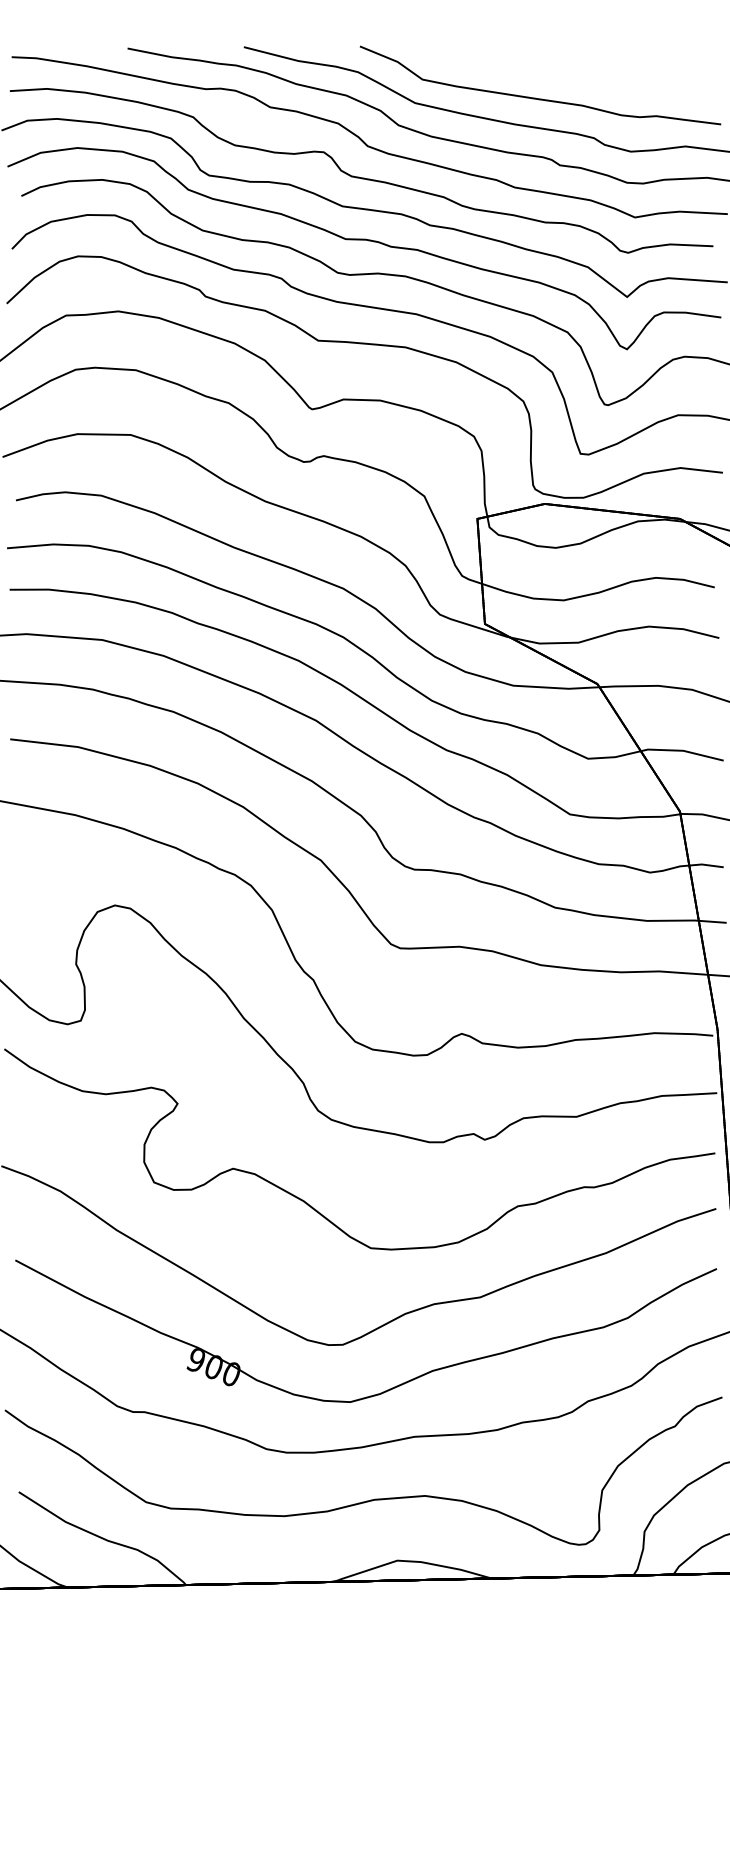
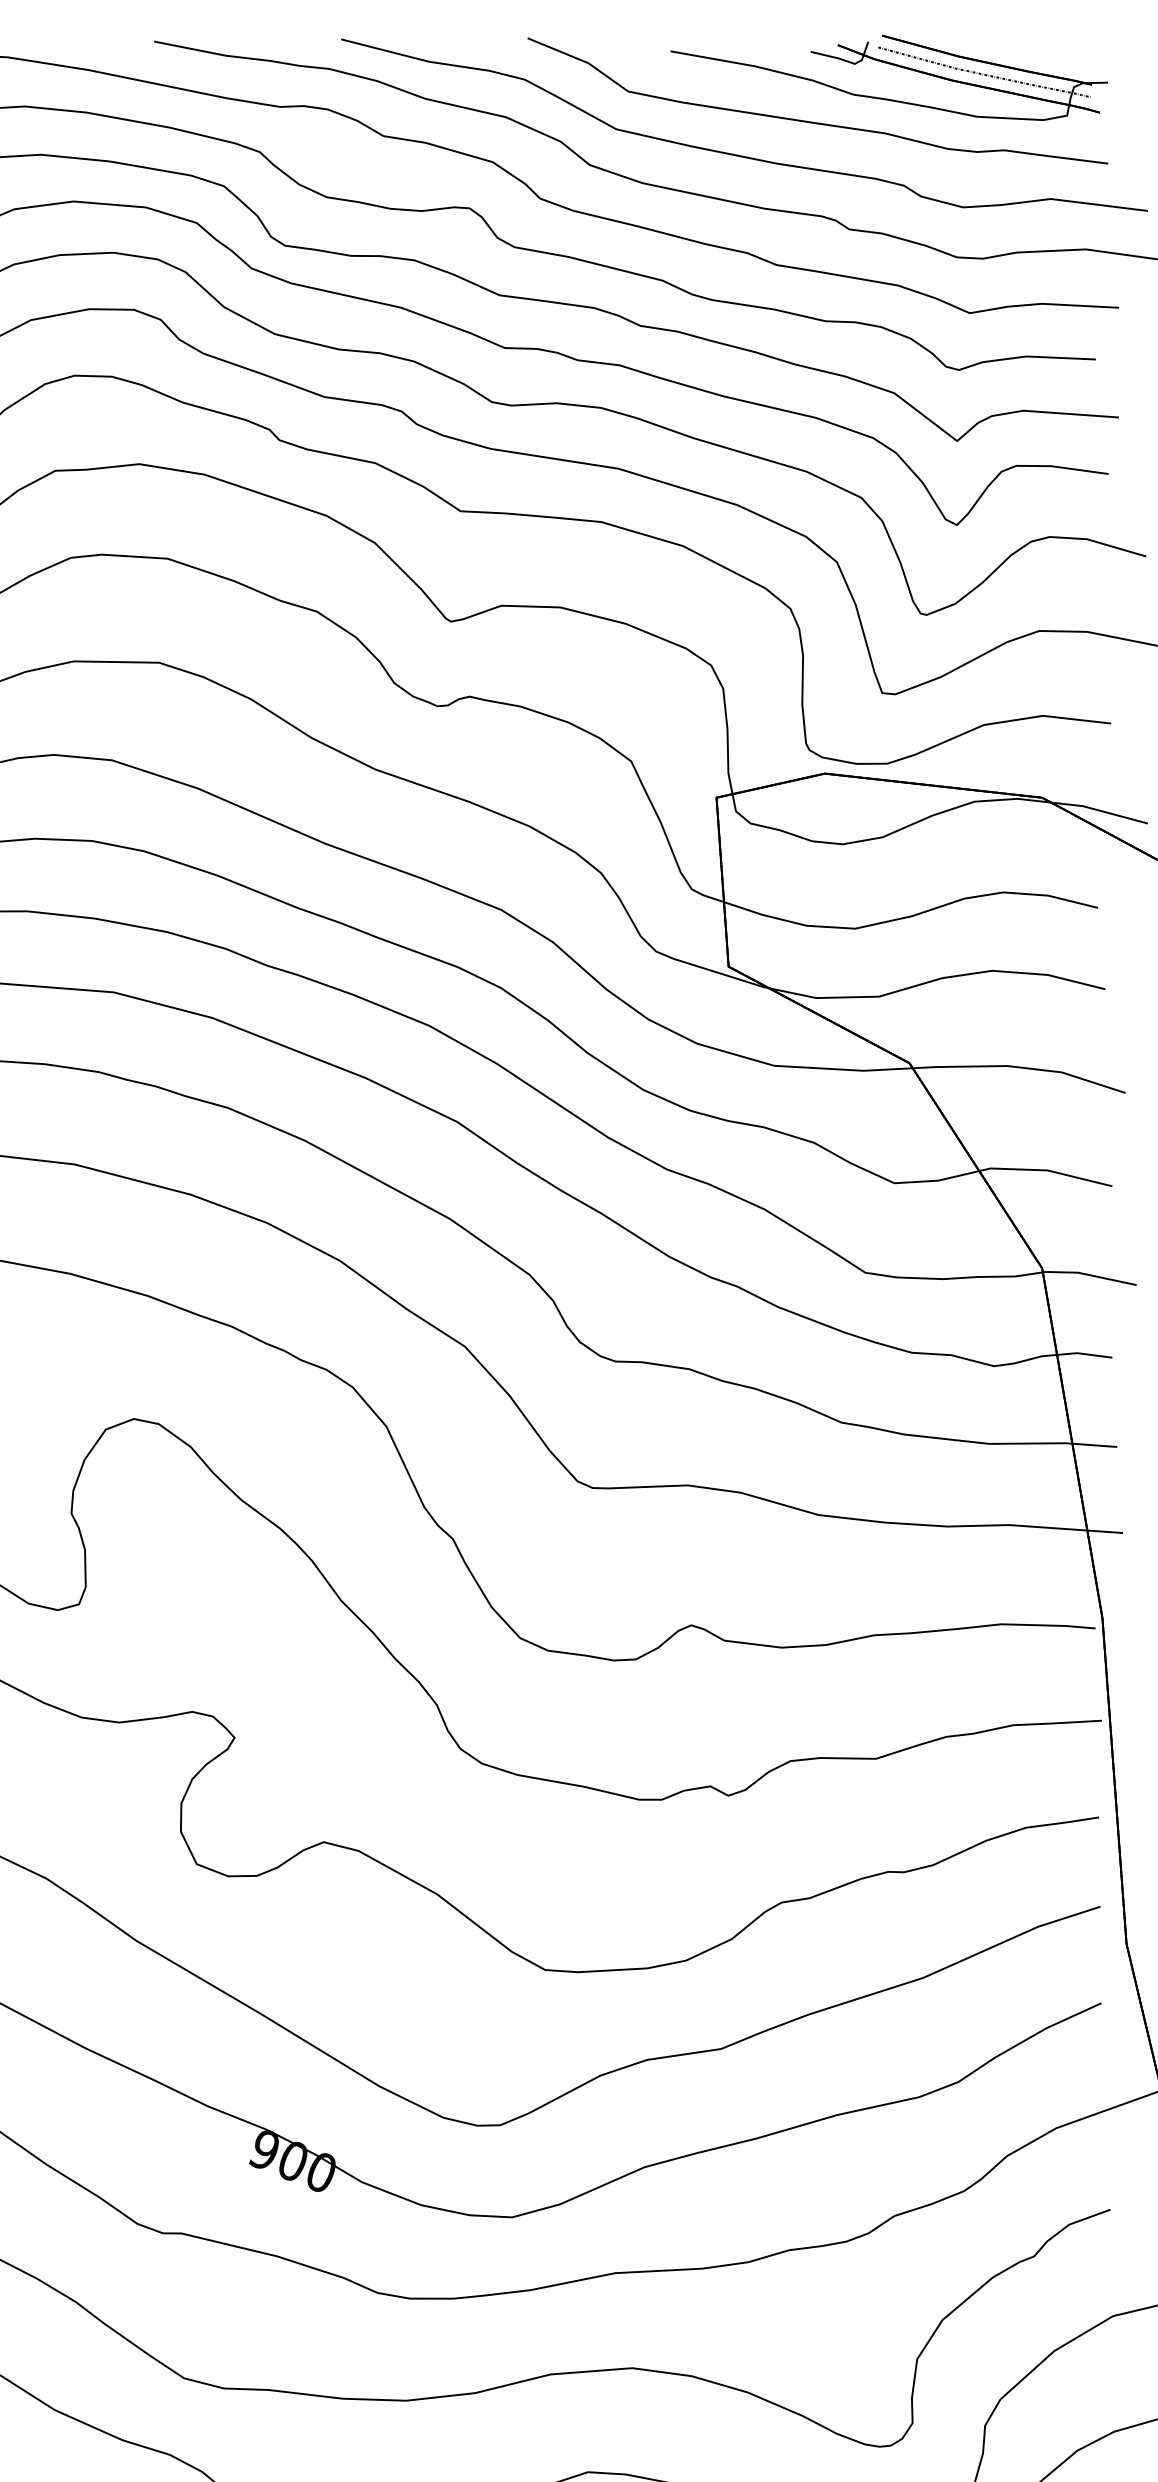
part: (585, 63) -> (890, 65), added

